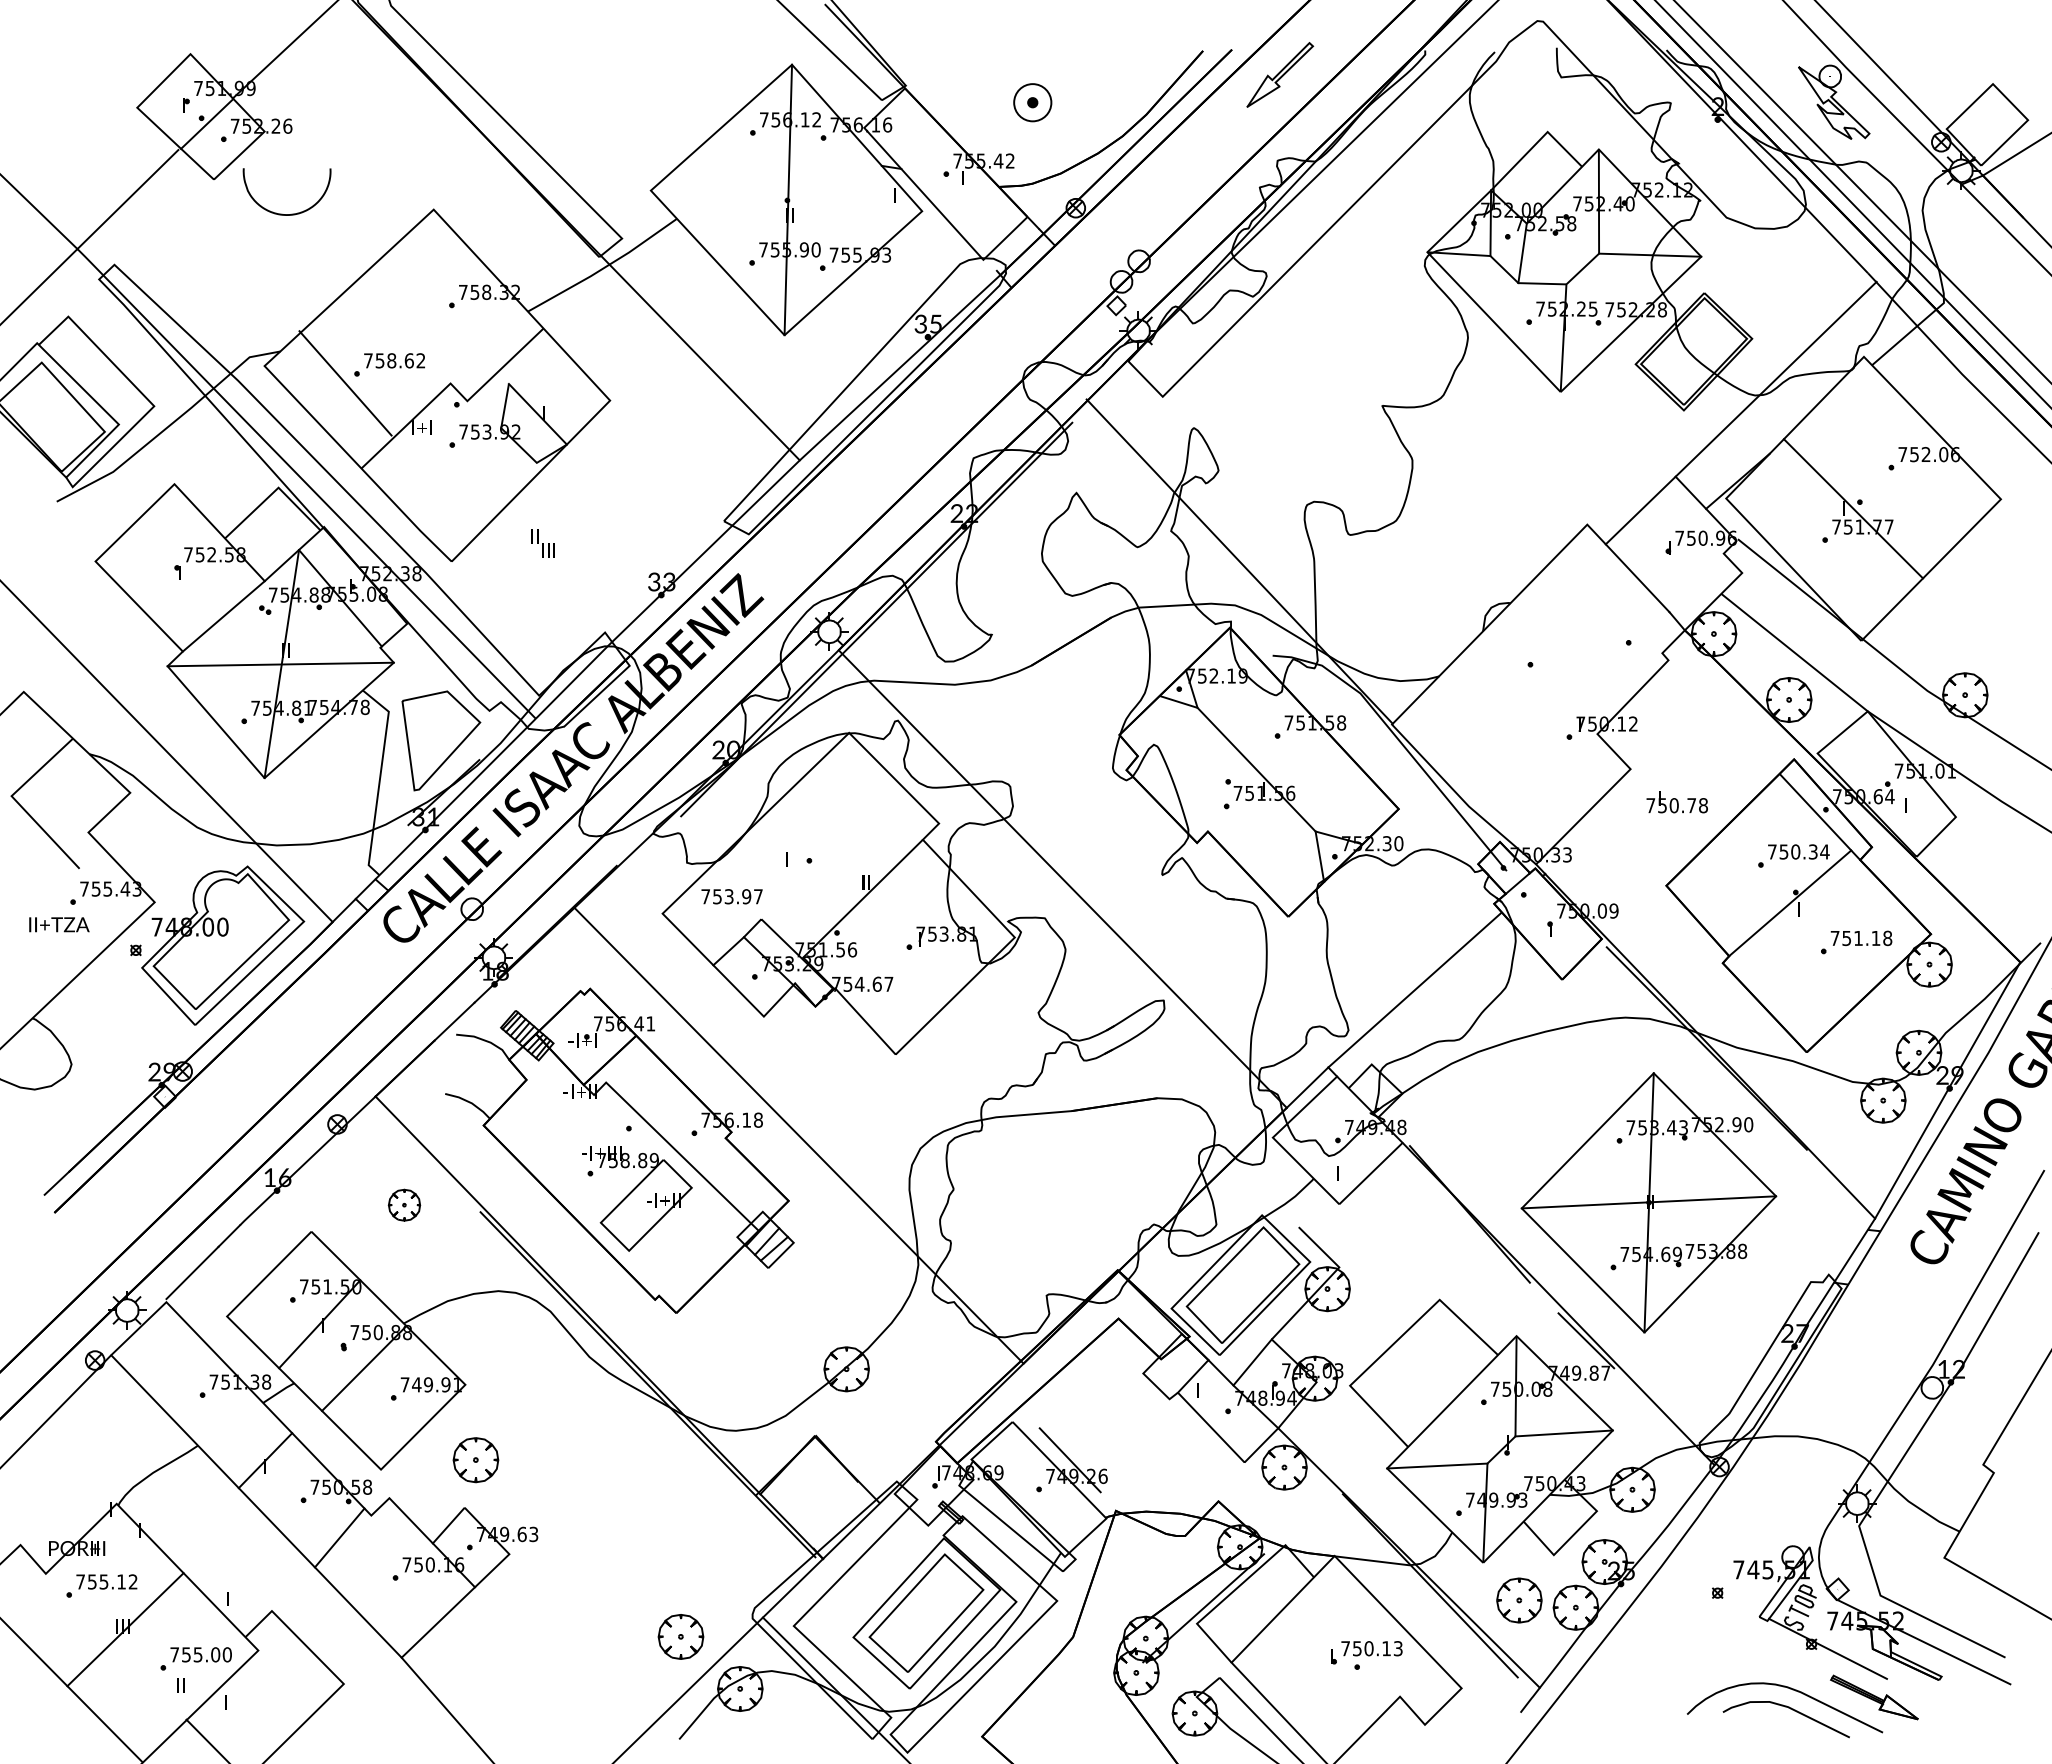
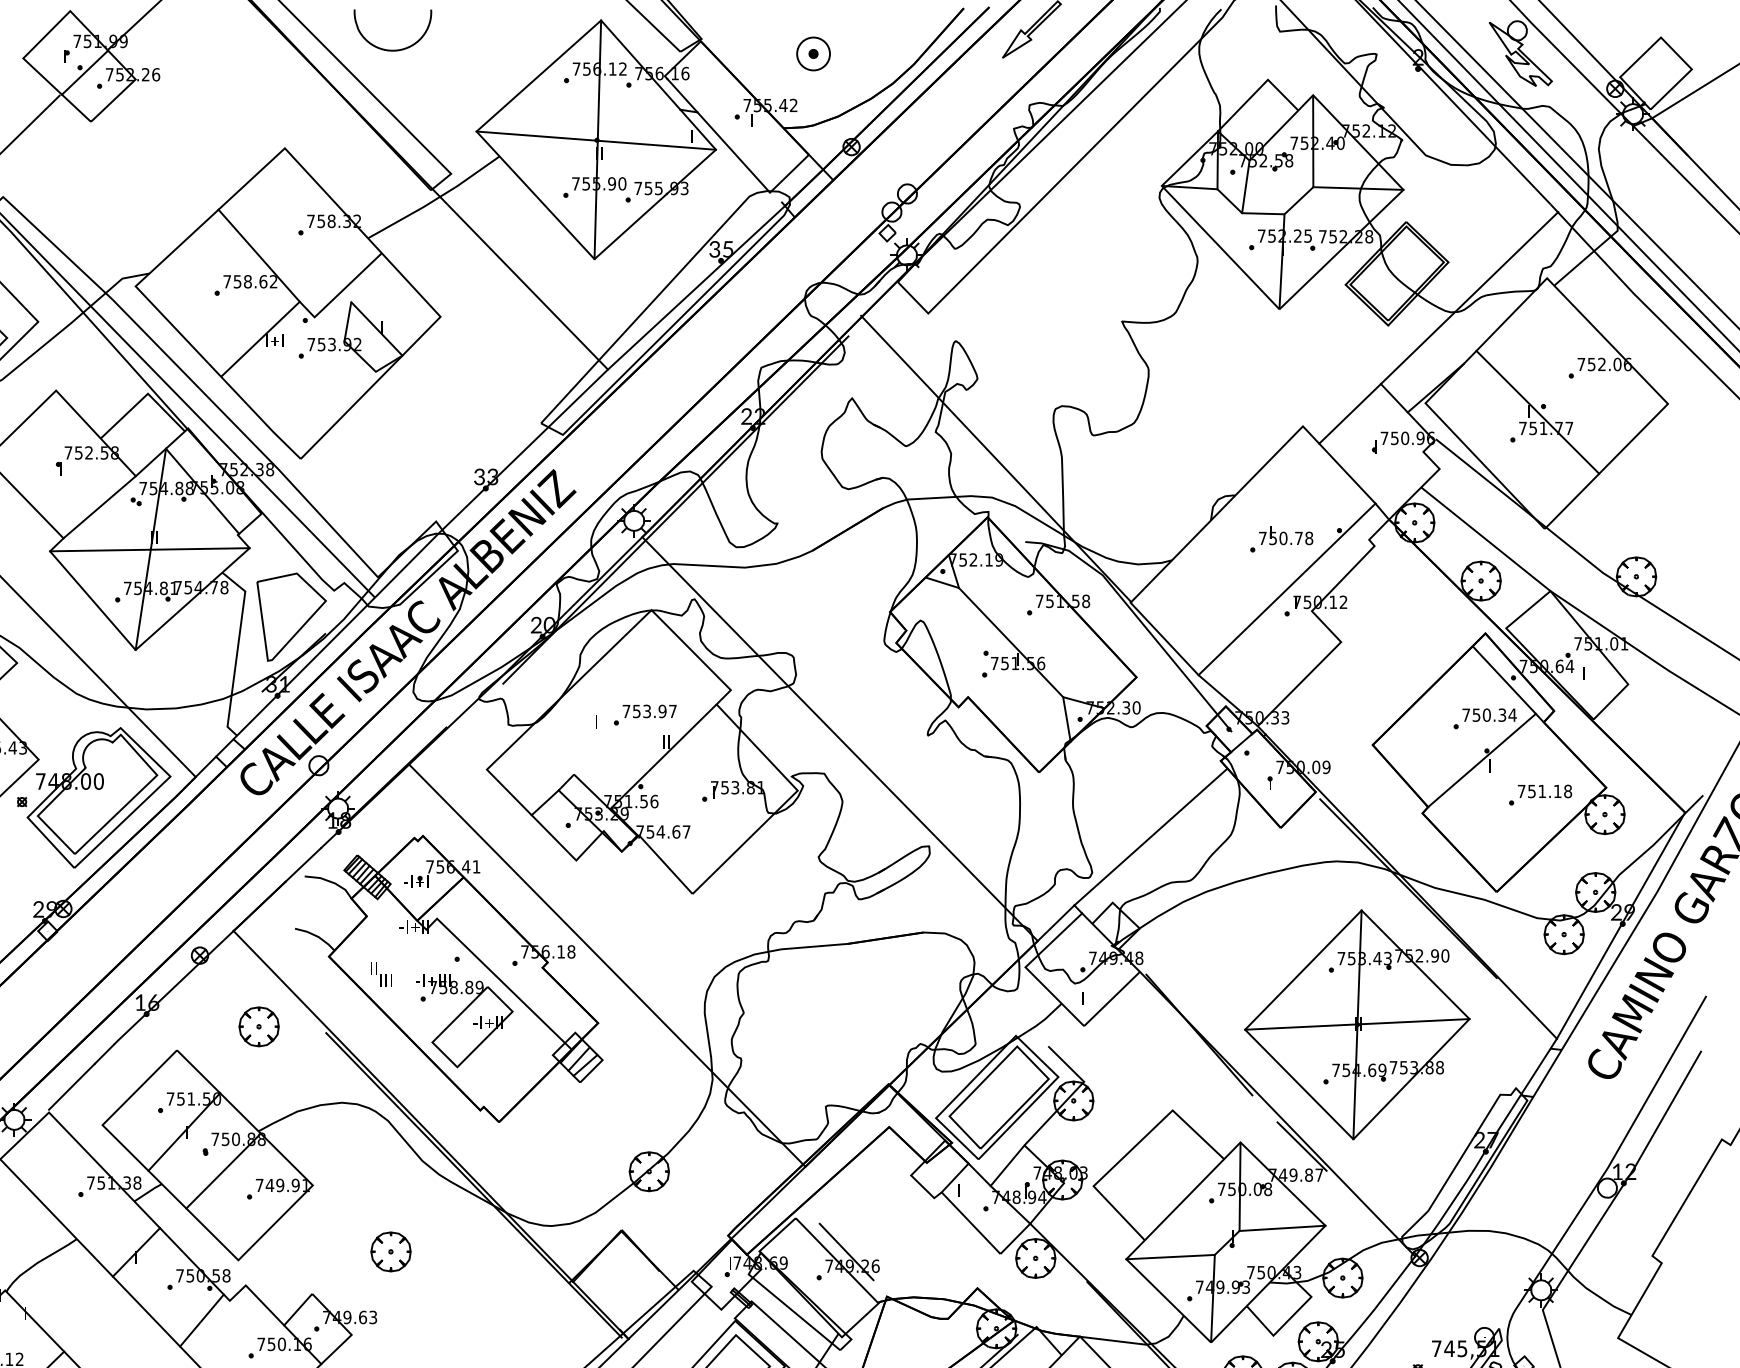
line: (786, 200) -> (596, 140), added
curve: (282, 213) -> (388, 49), moved
line: (345, 383) -> (259, 255), moved
text: (542, 543) -> (380, 974), moved
line: (1569, 709) -> (1287, 589), added
text: (1676, 802) -> (1285, 535), moved
text: (731, 896) -> (649, 711), moved
part: (404, 1205) -> (259, 1027), size x1.43
part: (475, 1460) -> (390, 1252), moved

